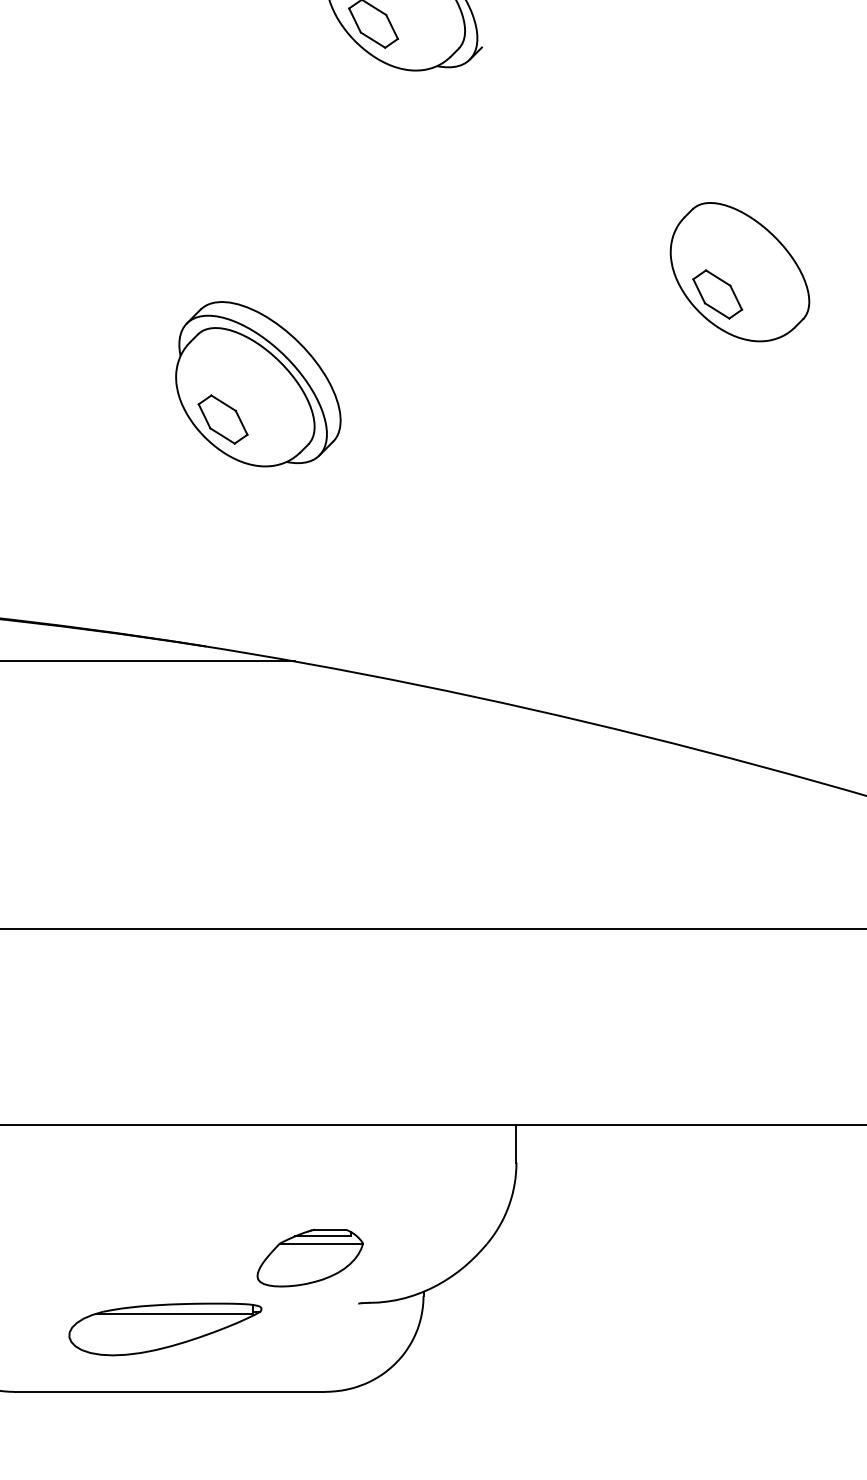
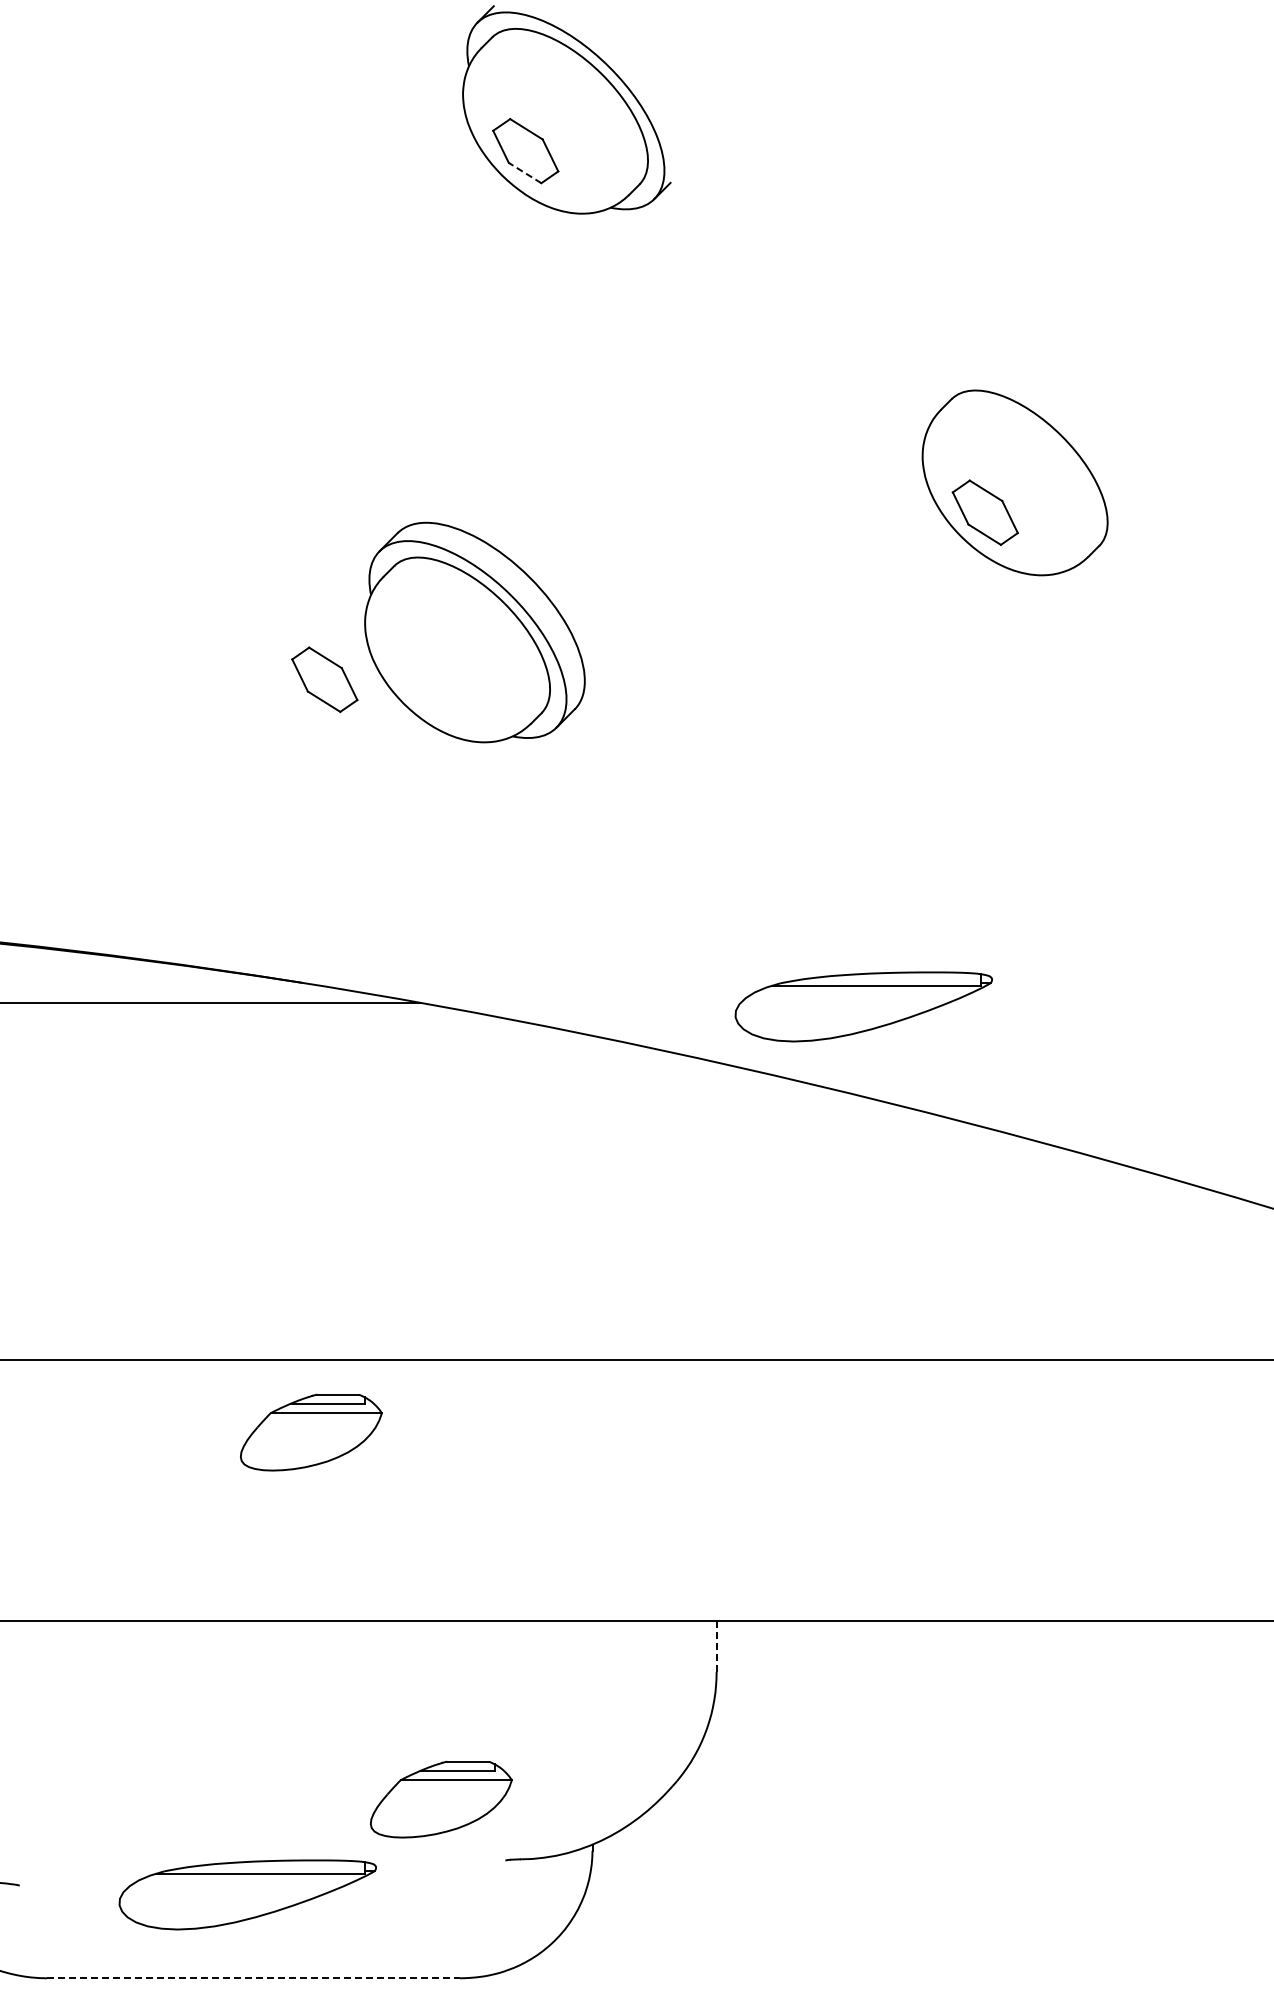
line: (372, 39) -> (524, 172), solid -> dashed
part: (258, 384) -> (474, 632), moved
part: (626, 664) -> (863, 1006), added
part: (213, 983) -> (311, 1432), added
line: (516, 1144) -> (716, 1647), solid -> dashed
line: (170, 1392) -> (254, 1978), solid -> dashed

